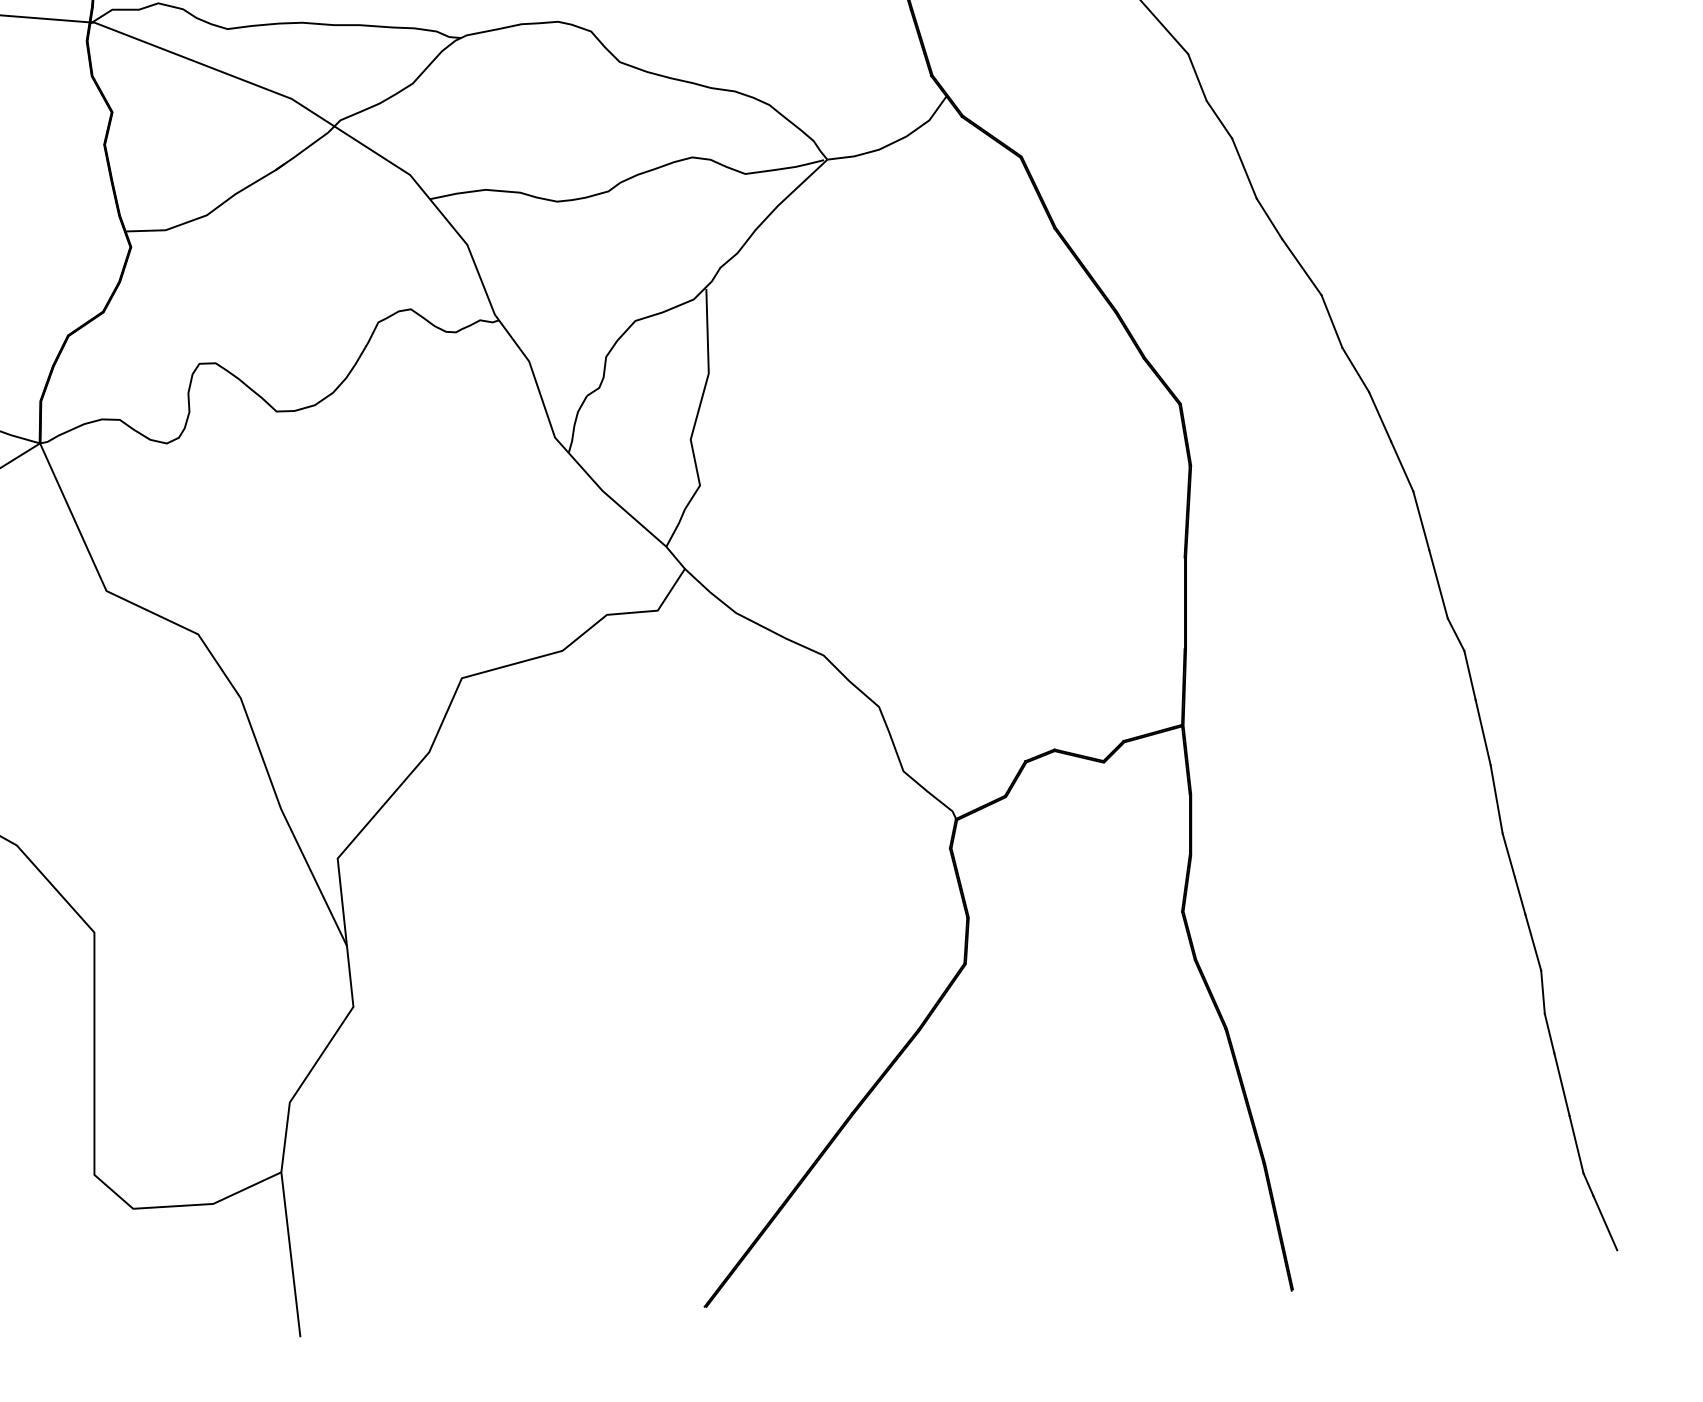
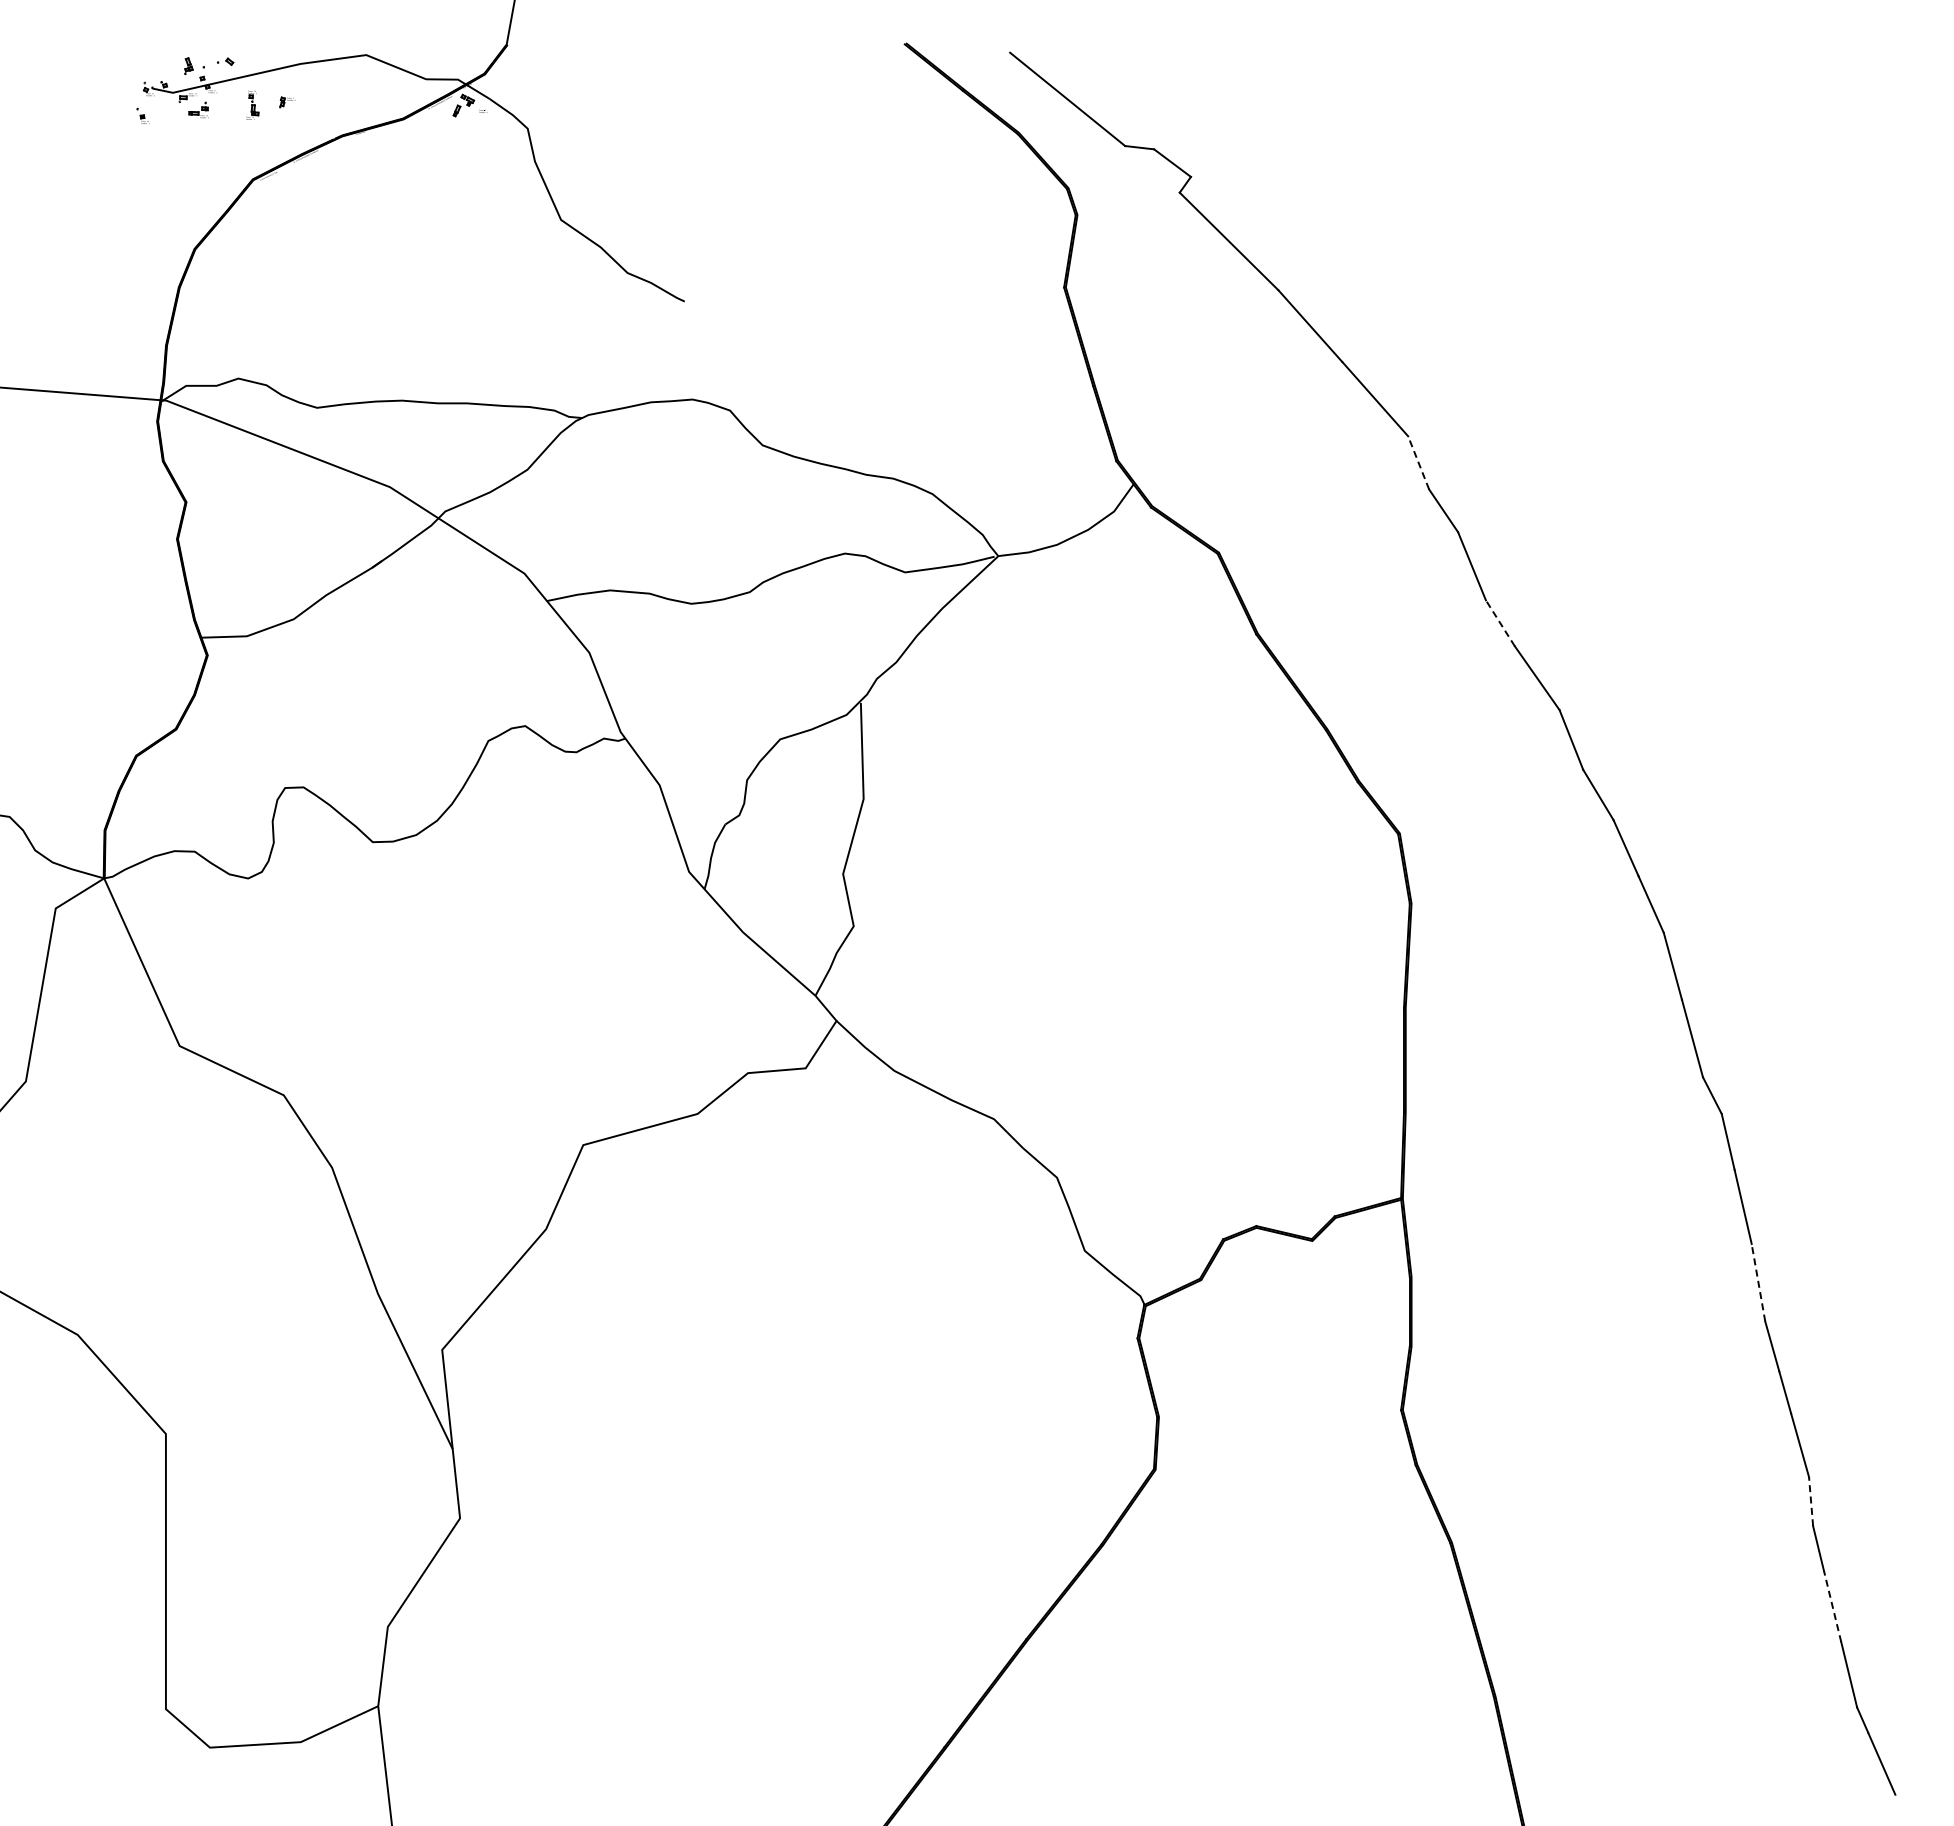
line: (1197, 77) -> (1418, 462), solid -> dashed
line: (1269, 218) -> (1500, 622), solid -> dashed
line: (1496, 799) -> (1758, 1282), solid -> dashed
line: (1543, 992) -> (1811, 1501), solid -> dashed
line: (1561, 1084) -> (1832, 1606), solid -> dashed

